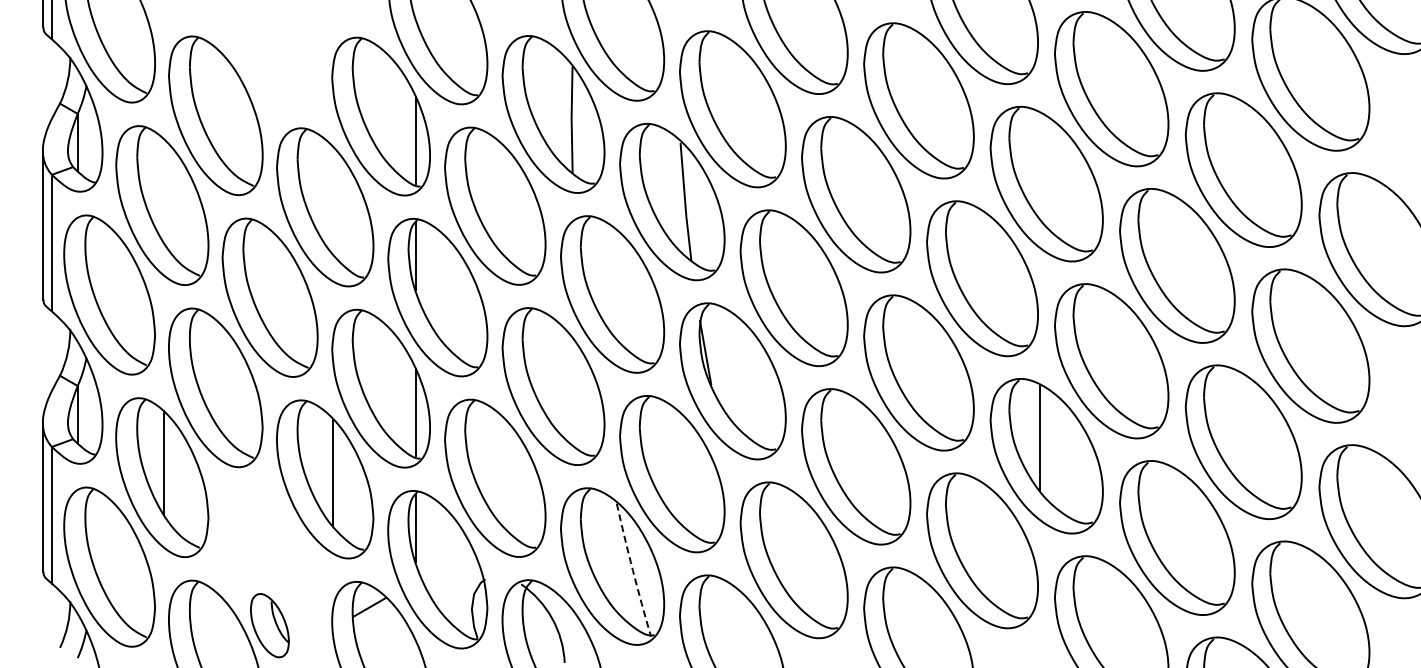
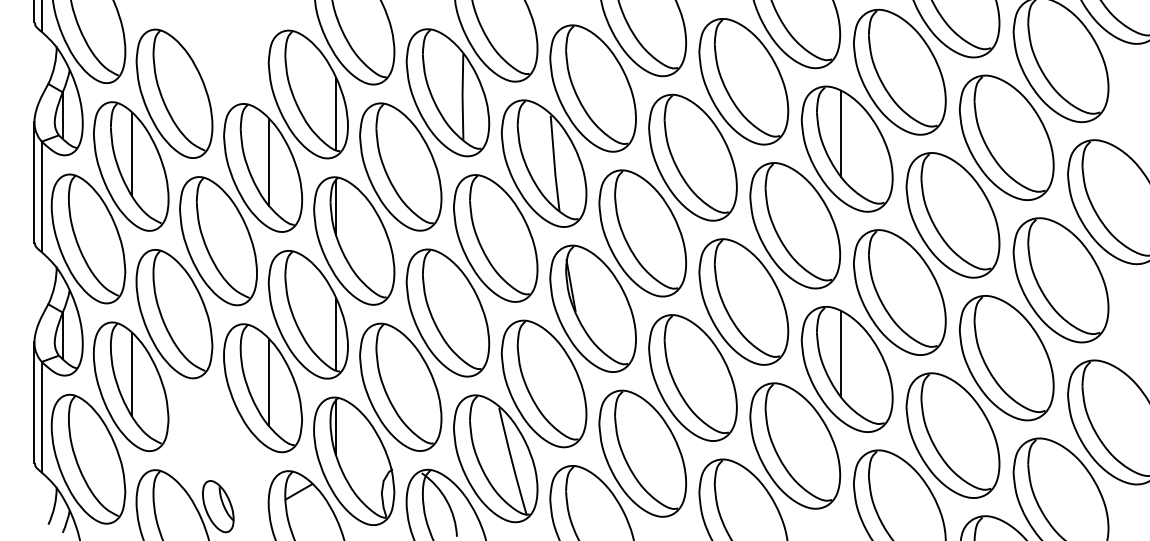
line: (1039, 165) -> (841, 134), added
line: (163, 190) -> (132, 154), added
line: (333, 200) -> (269, 162), added
arc: (632, 570) -> (511, 461), dashed -> solid

